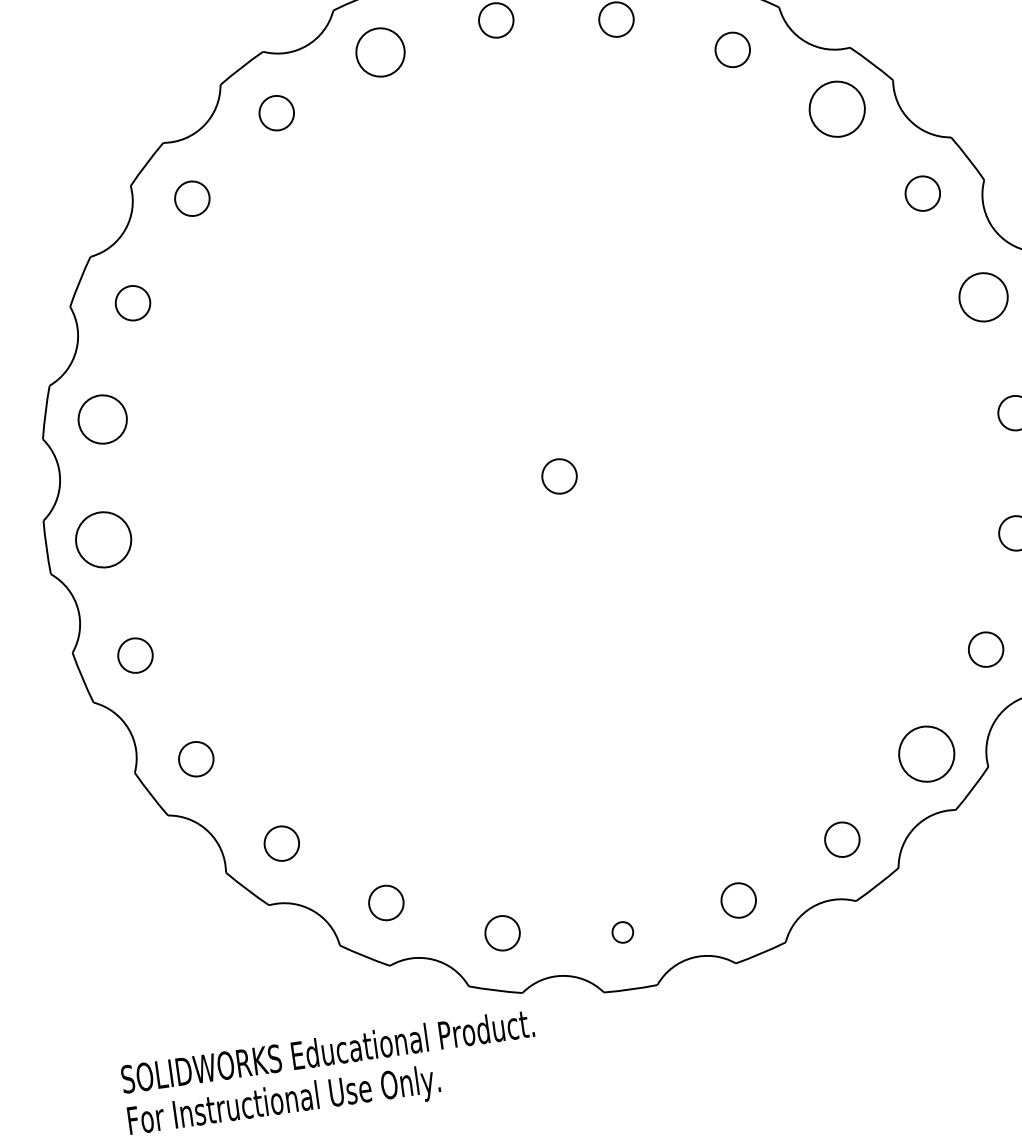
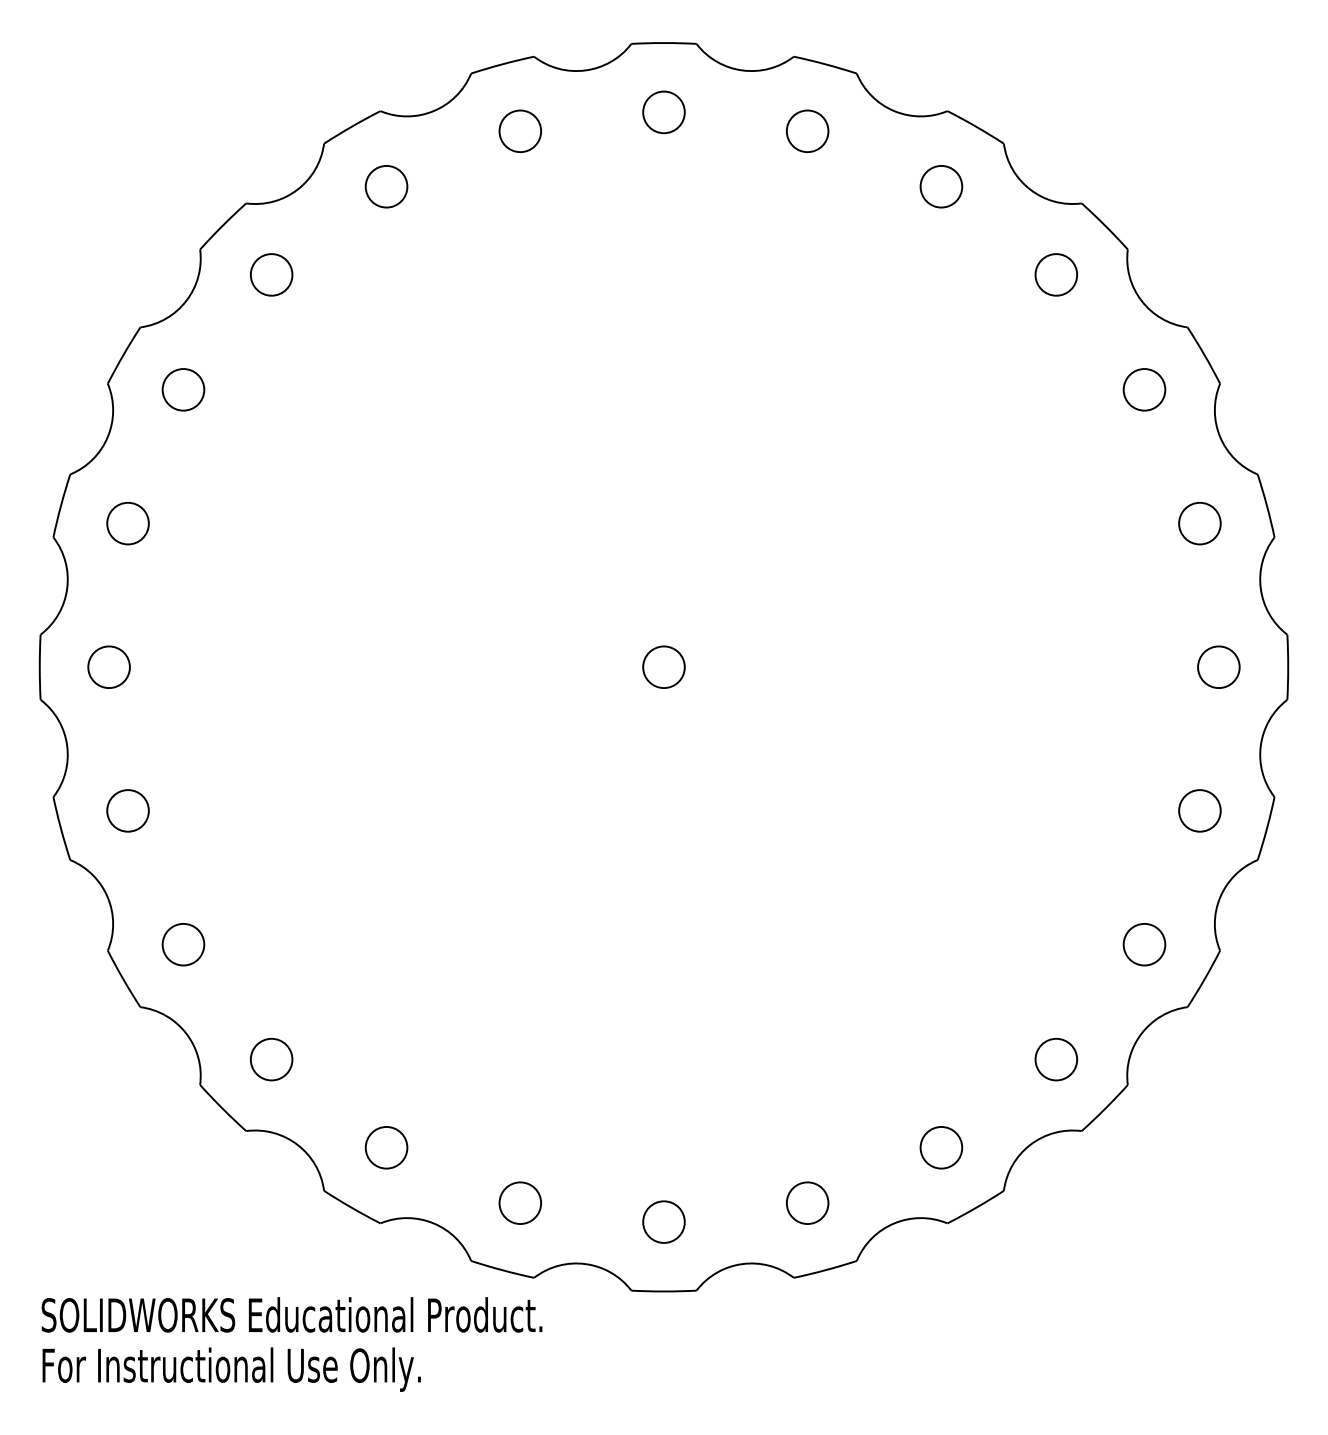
circle: (379, 51) -> (519, 130), size x0.71
circle: (837, 108) -> (1056, 274), size x0.62
circle: (983, 297) -> (1199, 523), size x0.71
circle: (102, 419) -> (127, 523), size x0.71
circle: (102, 539) -> (108, 666), size x0.62
circle: (926, 754) -> (1056, 1059), size x0.62
circle: (622, 932) -> (663, 1221), size x1.67

